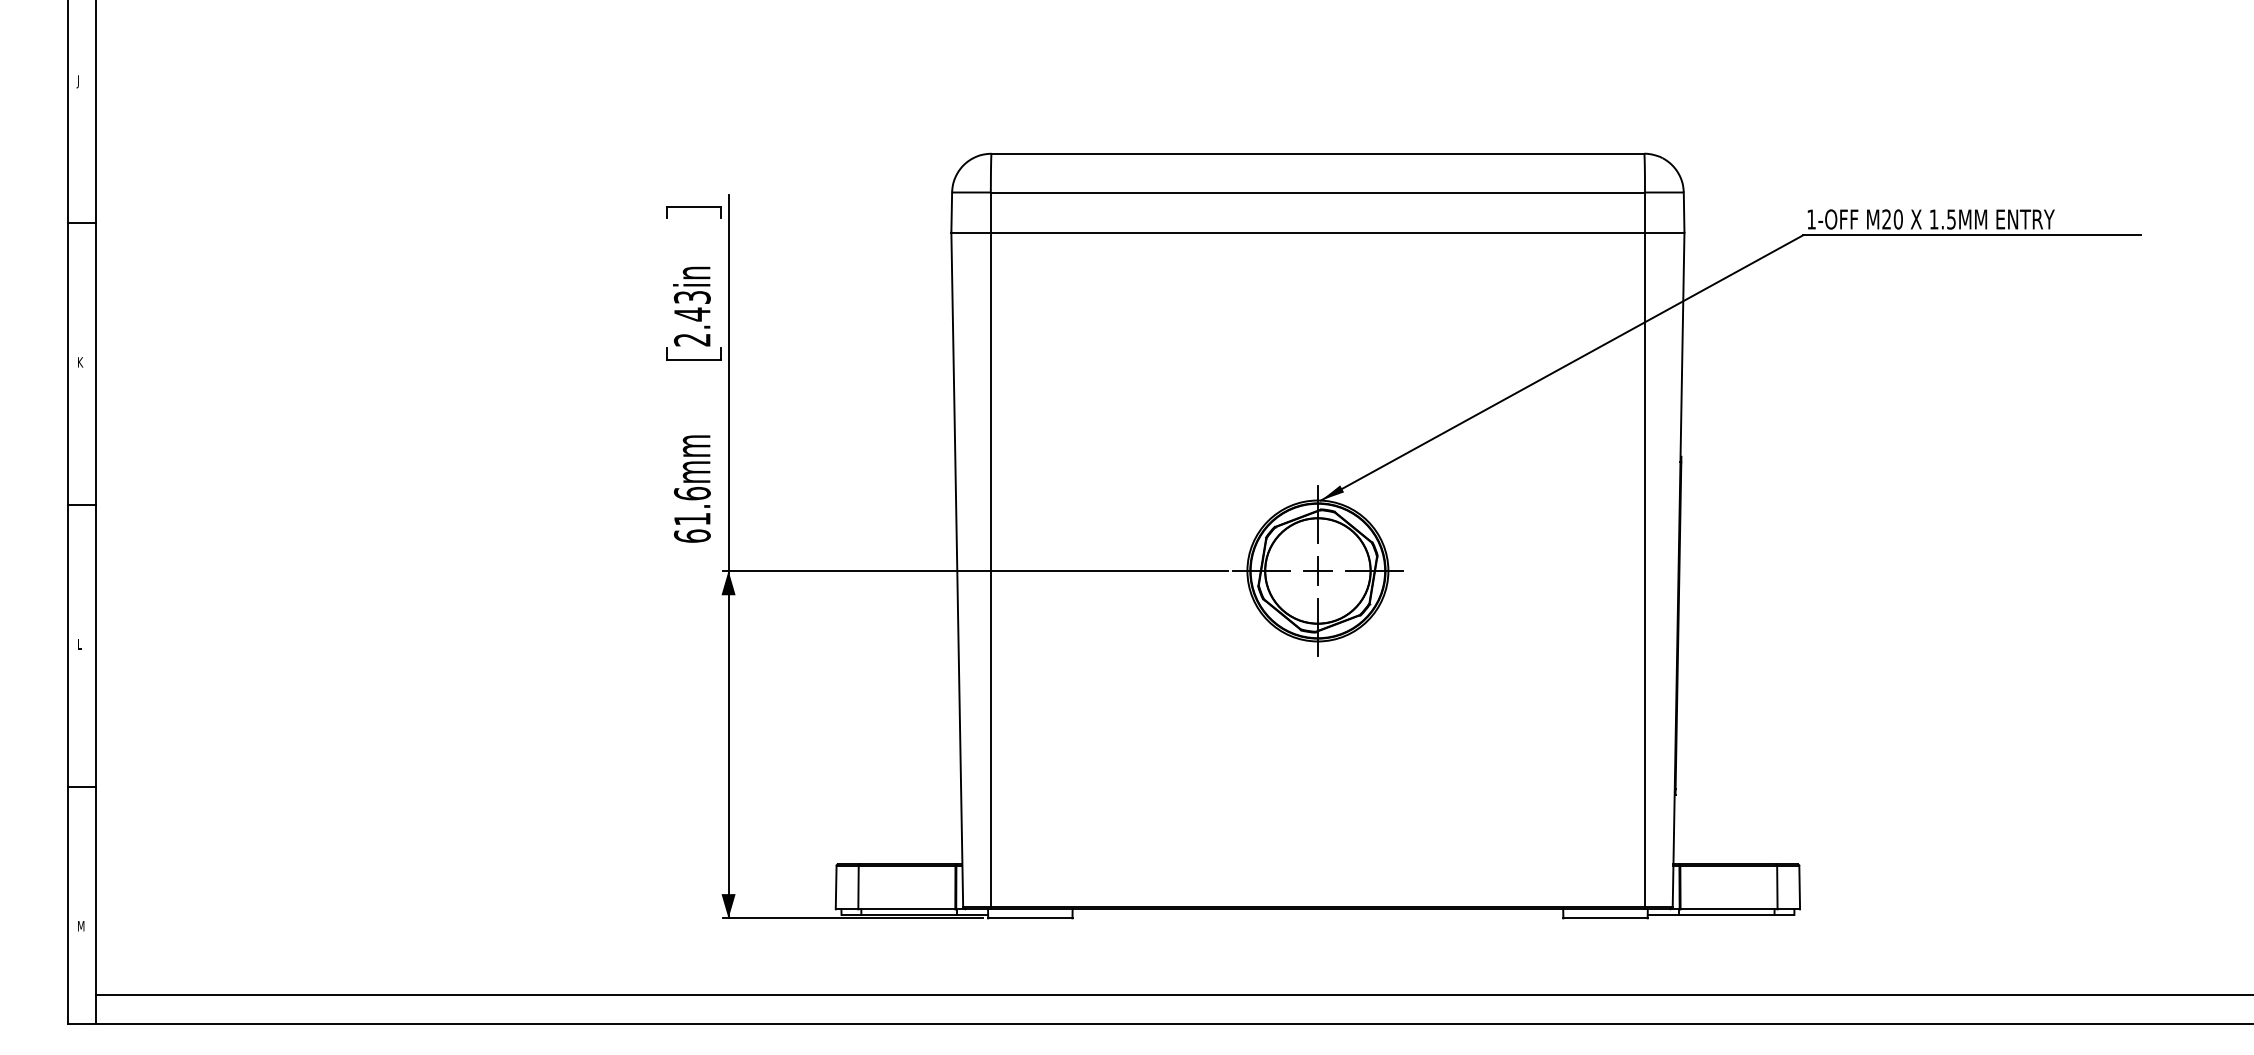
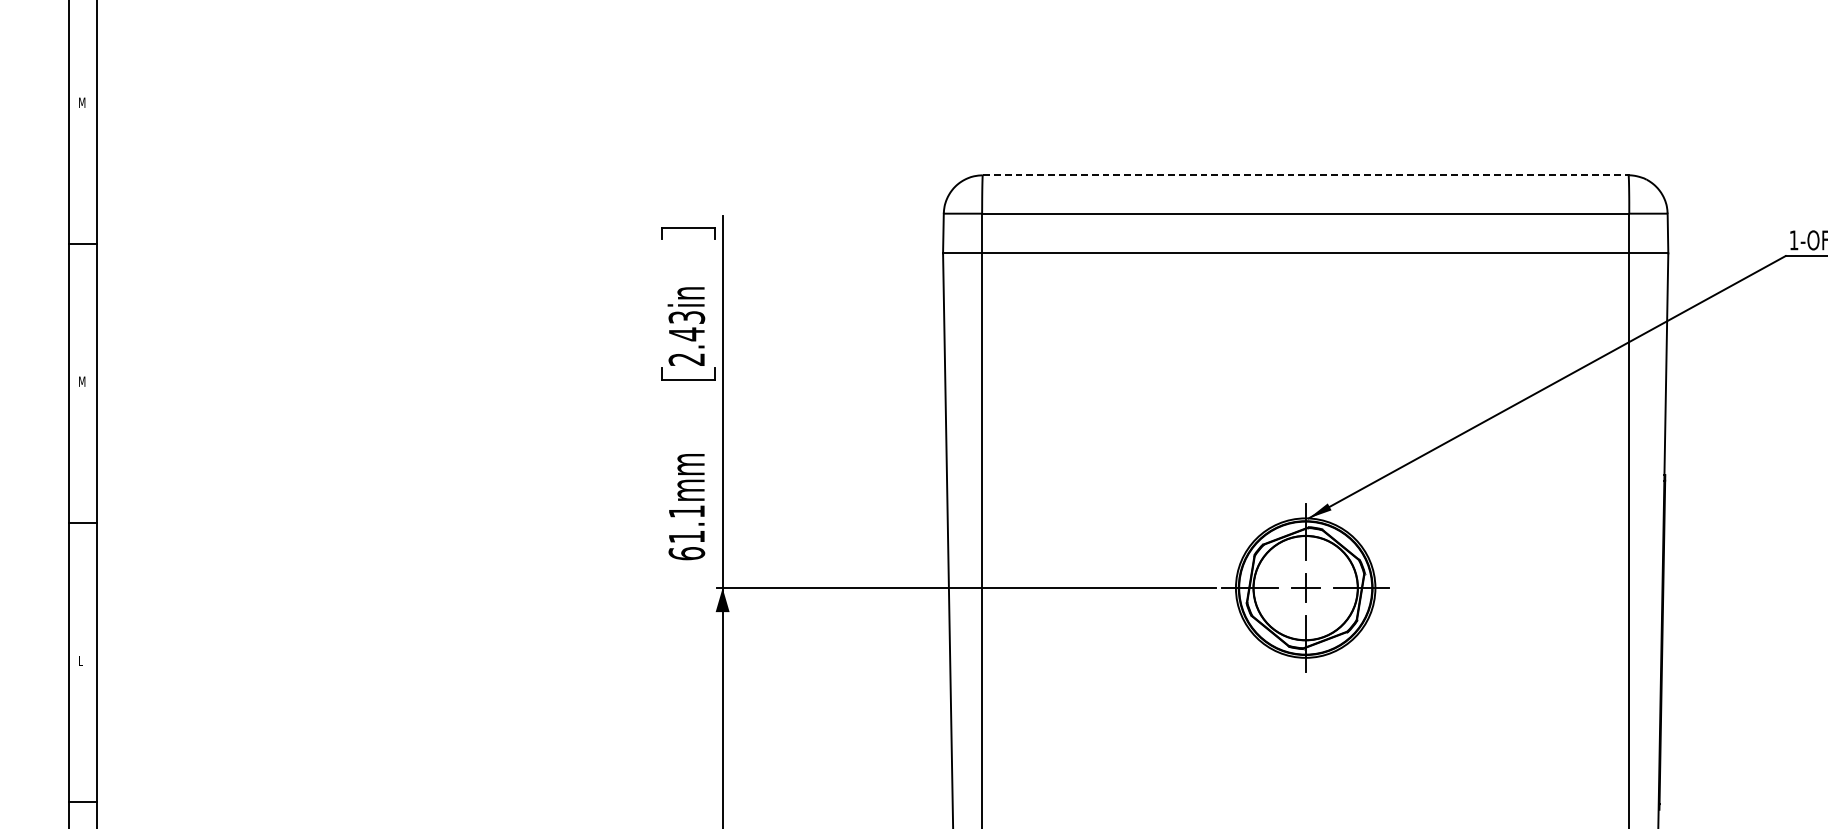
text: (80, 81) -> (81, 103), J -> M
line: (1318, 153) -> (1306, 175), solid -> dashed
text: (81, 362) -> (82, 381), K -> M
text: (691, 493) -> (685, 511), 61.6mm -> 61.1mm

